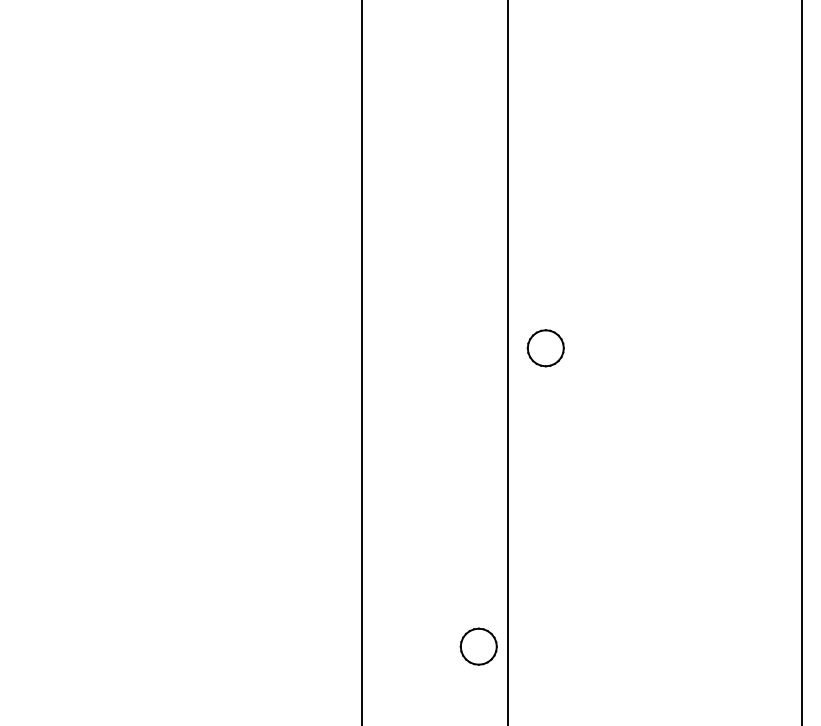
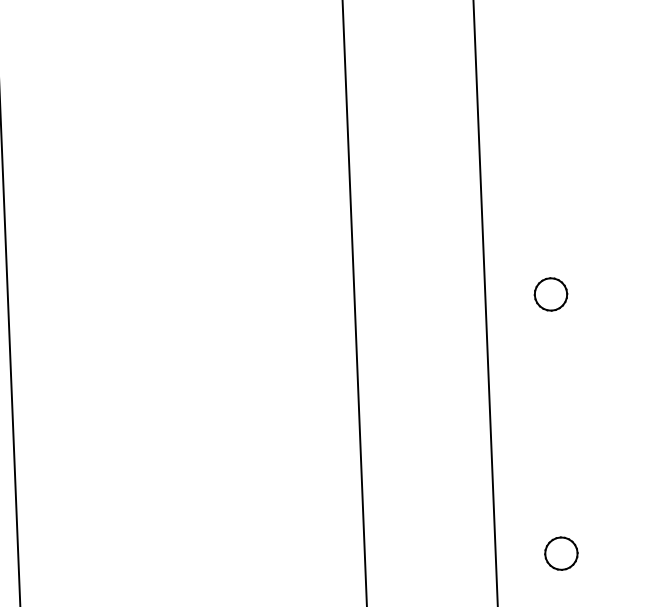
part: (545, 348) -> (550, 294), moved
part: (478, 646) -> (561, 553), moved

